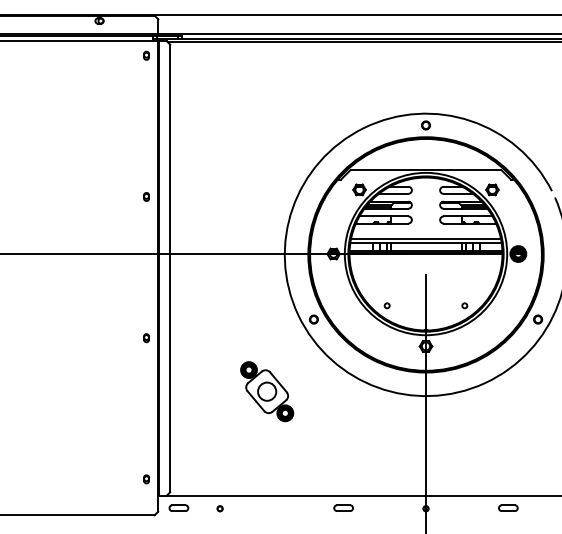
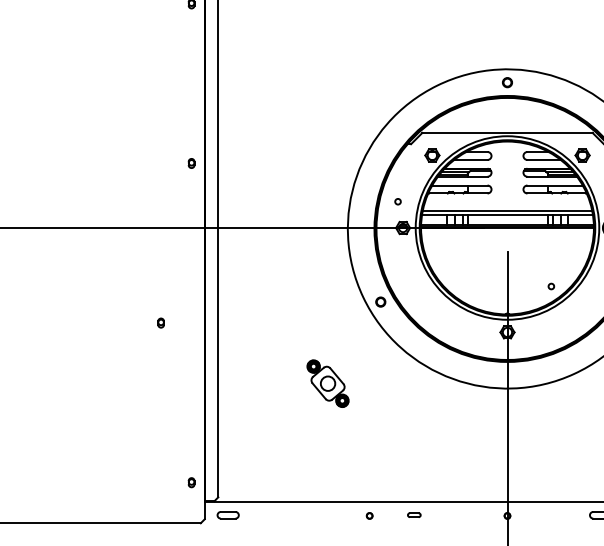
circle: (386, 305) -> (397, 201), moved
part: (146, 338) -> (161, 323), moved
part: (267, 391) -> (328, 383), size x0.7
part: (343, 507) -> (414, 514), size x0.6
part: (219, 508) -> (369, 515), moved

